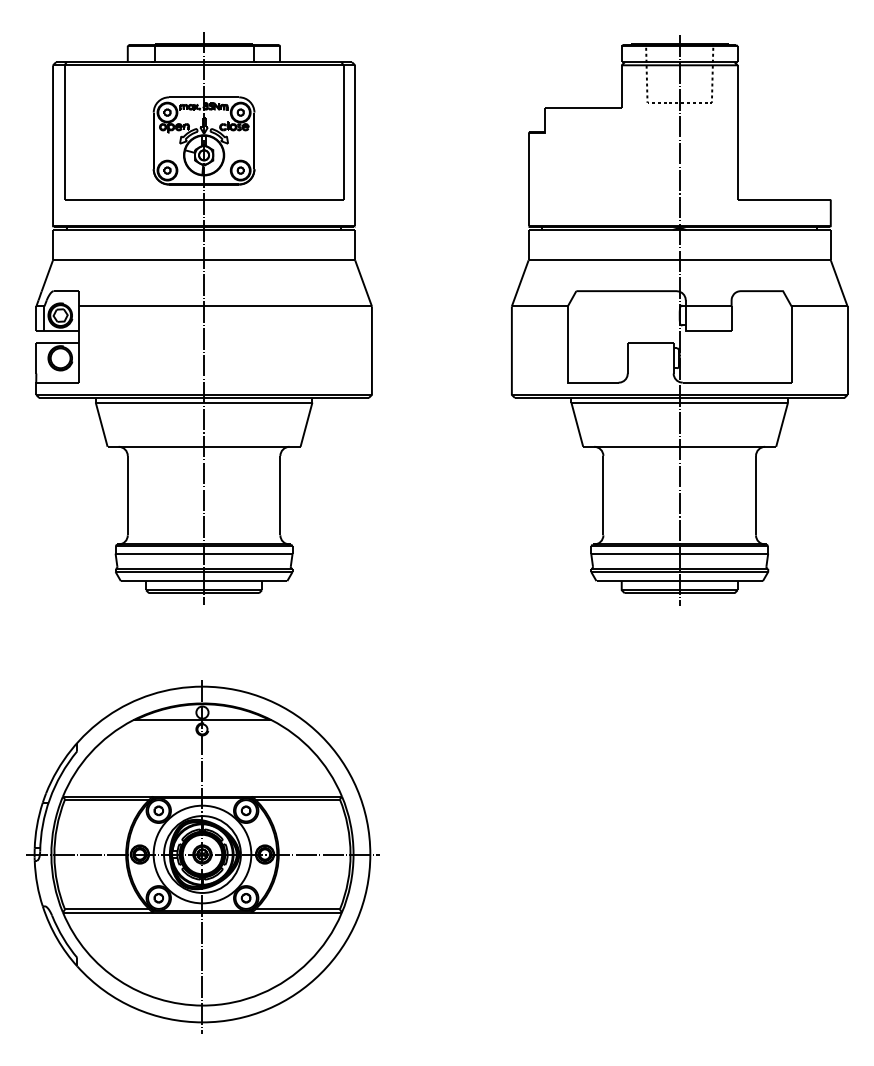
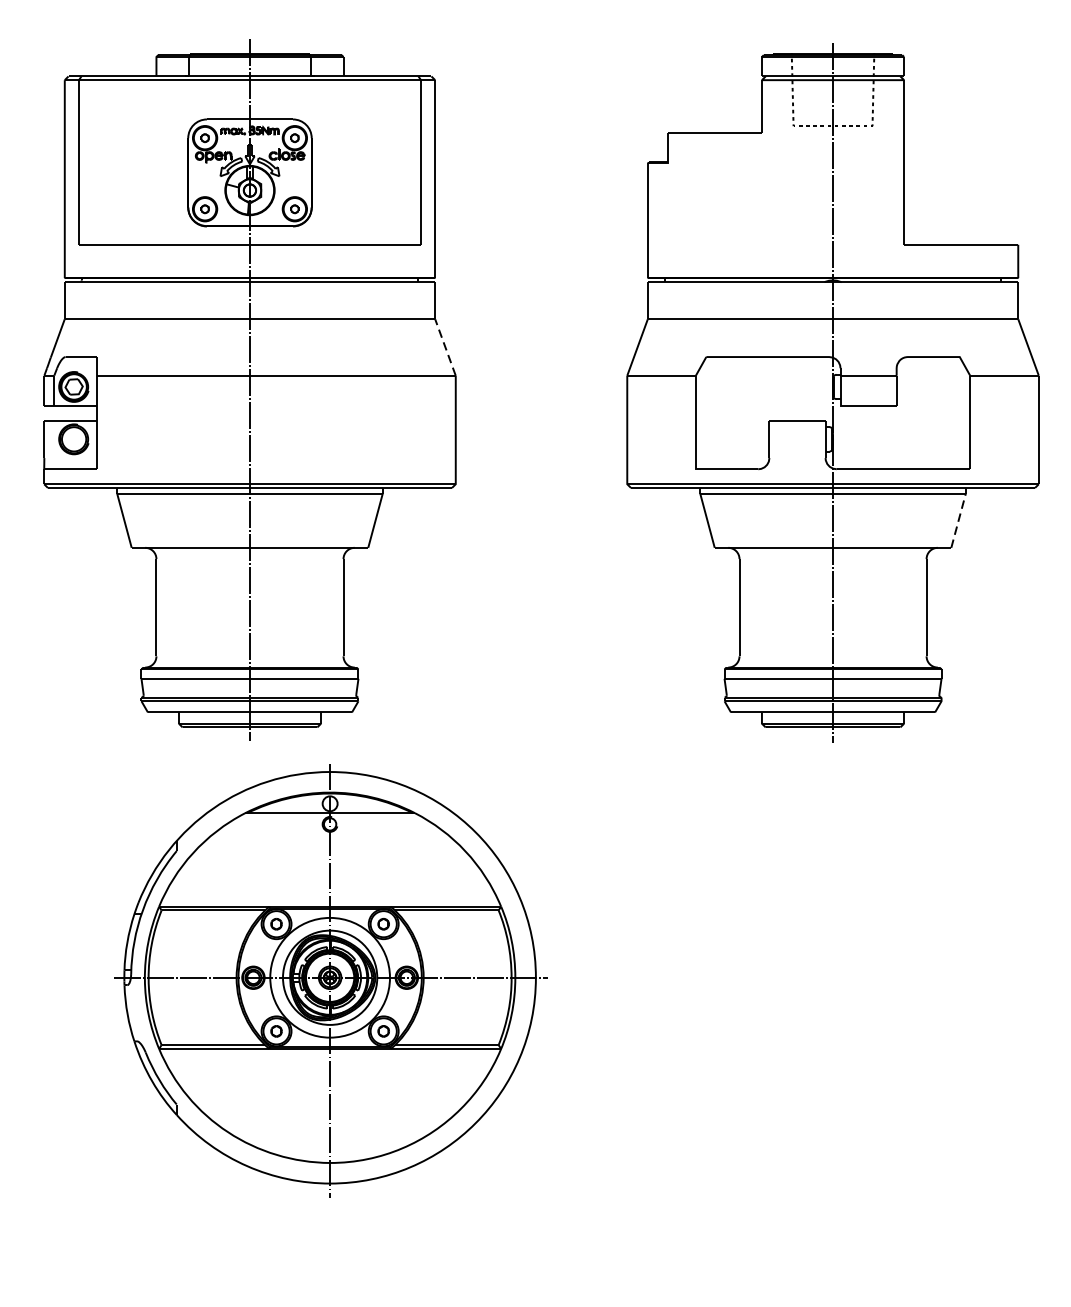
line: (363, 283) -> (445, 347), solid -> dashed
line: (782, 424) -> (959, 520), solid -> dashed
part: (202, 856) -> (330, 980), moved

